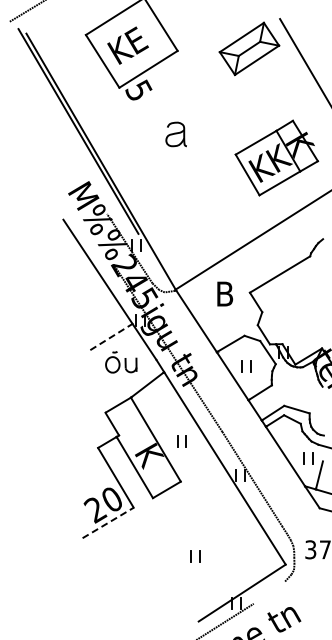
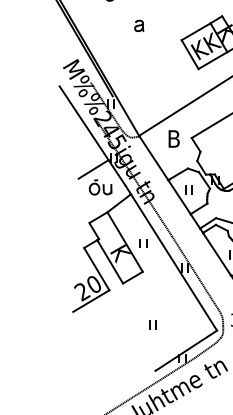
part: (175, 134) -> (139, 25), size x0.62
line: (111, 337) -> (93, 169), dashed -> solid
line: (108, 522) -> (91, 300), dashed -> solid
line: (269, 592) -> (205, 350), added

